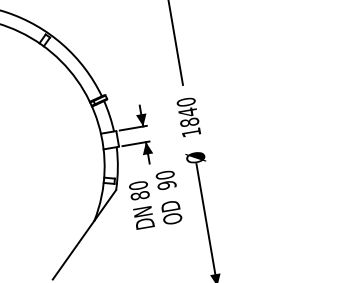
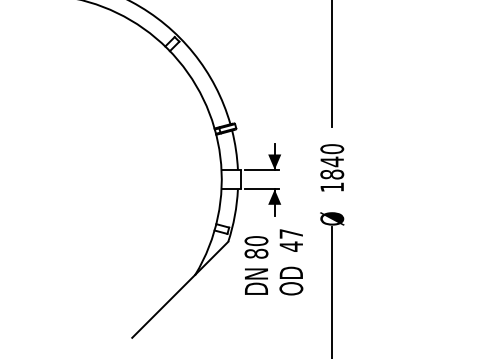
text: (166, 180) -> (291, 240), 90 -> 47

